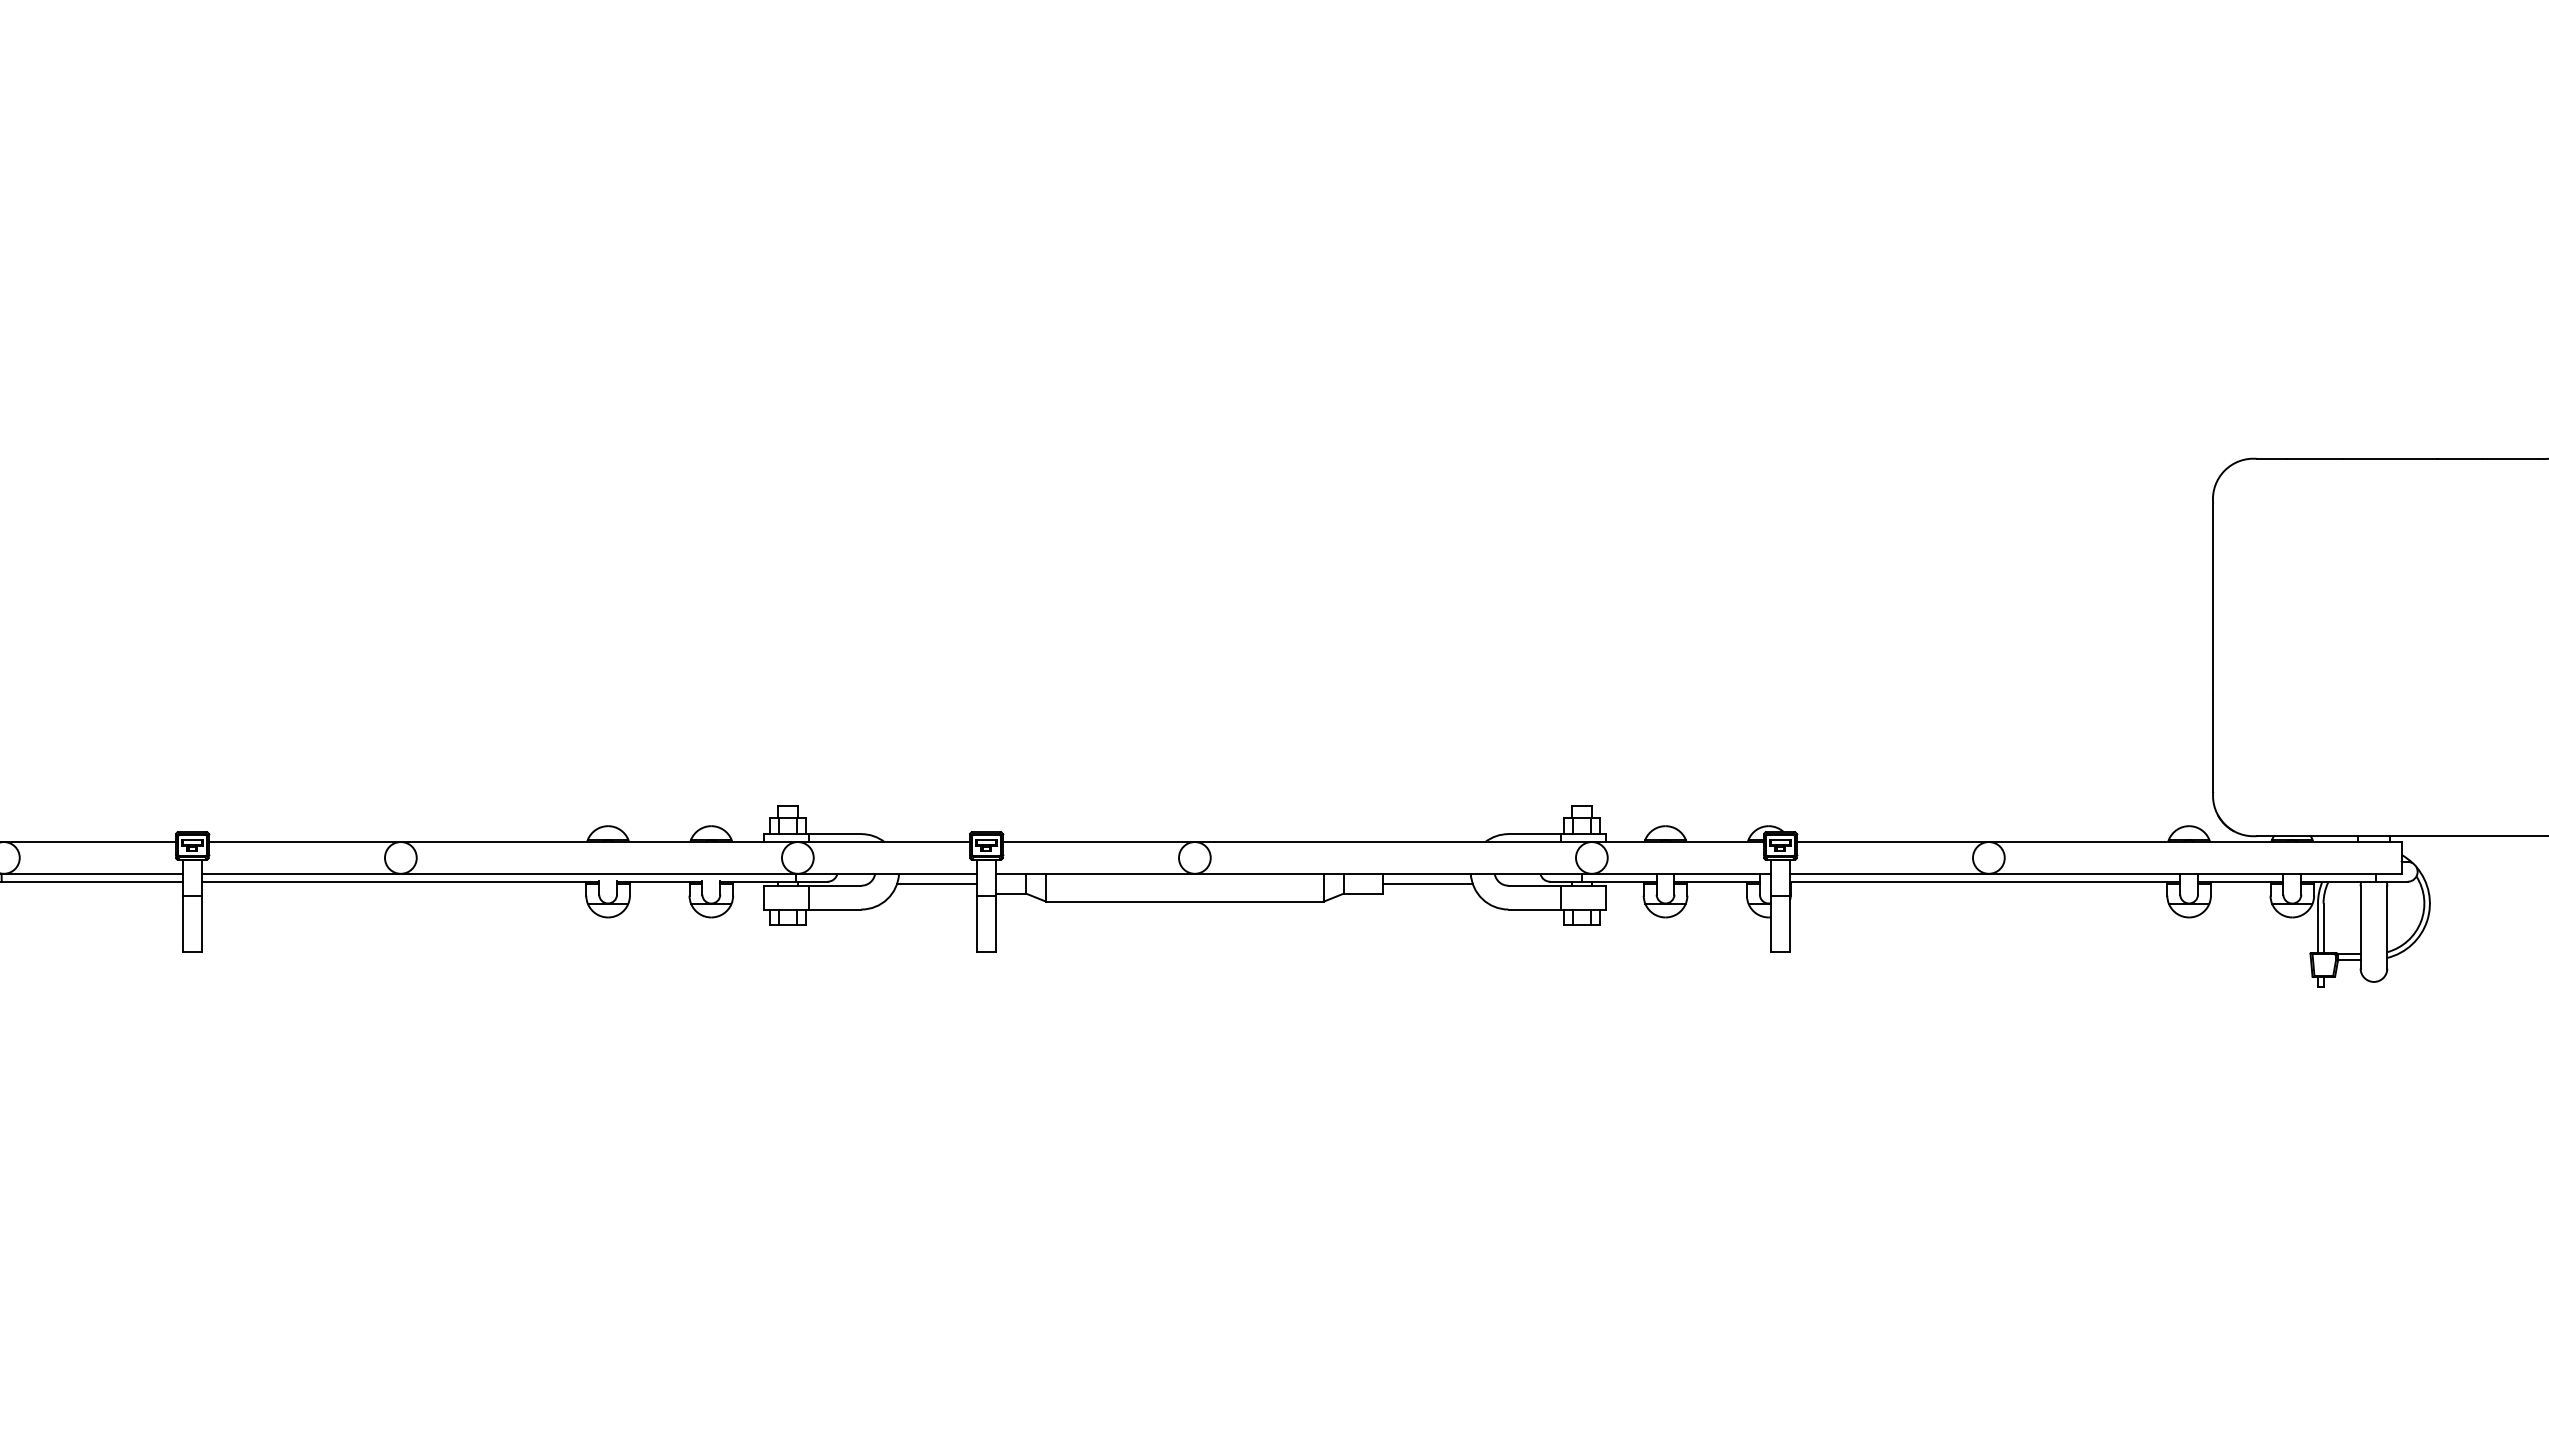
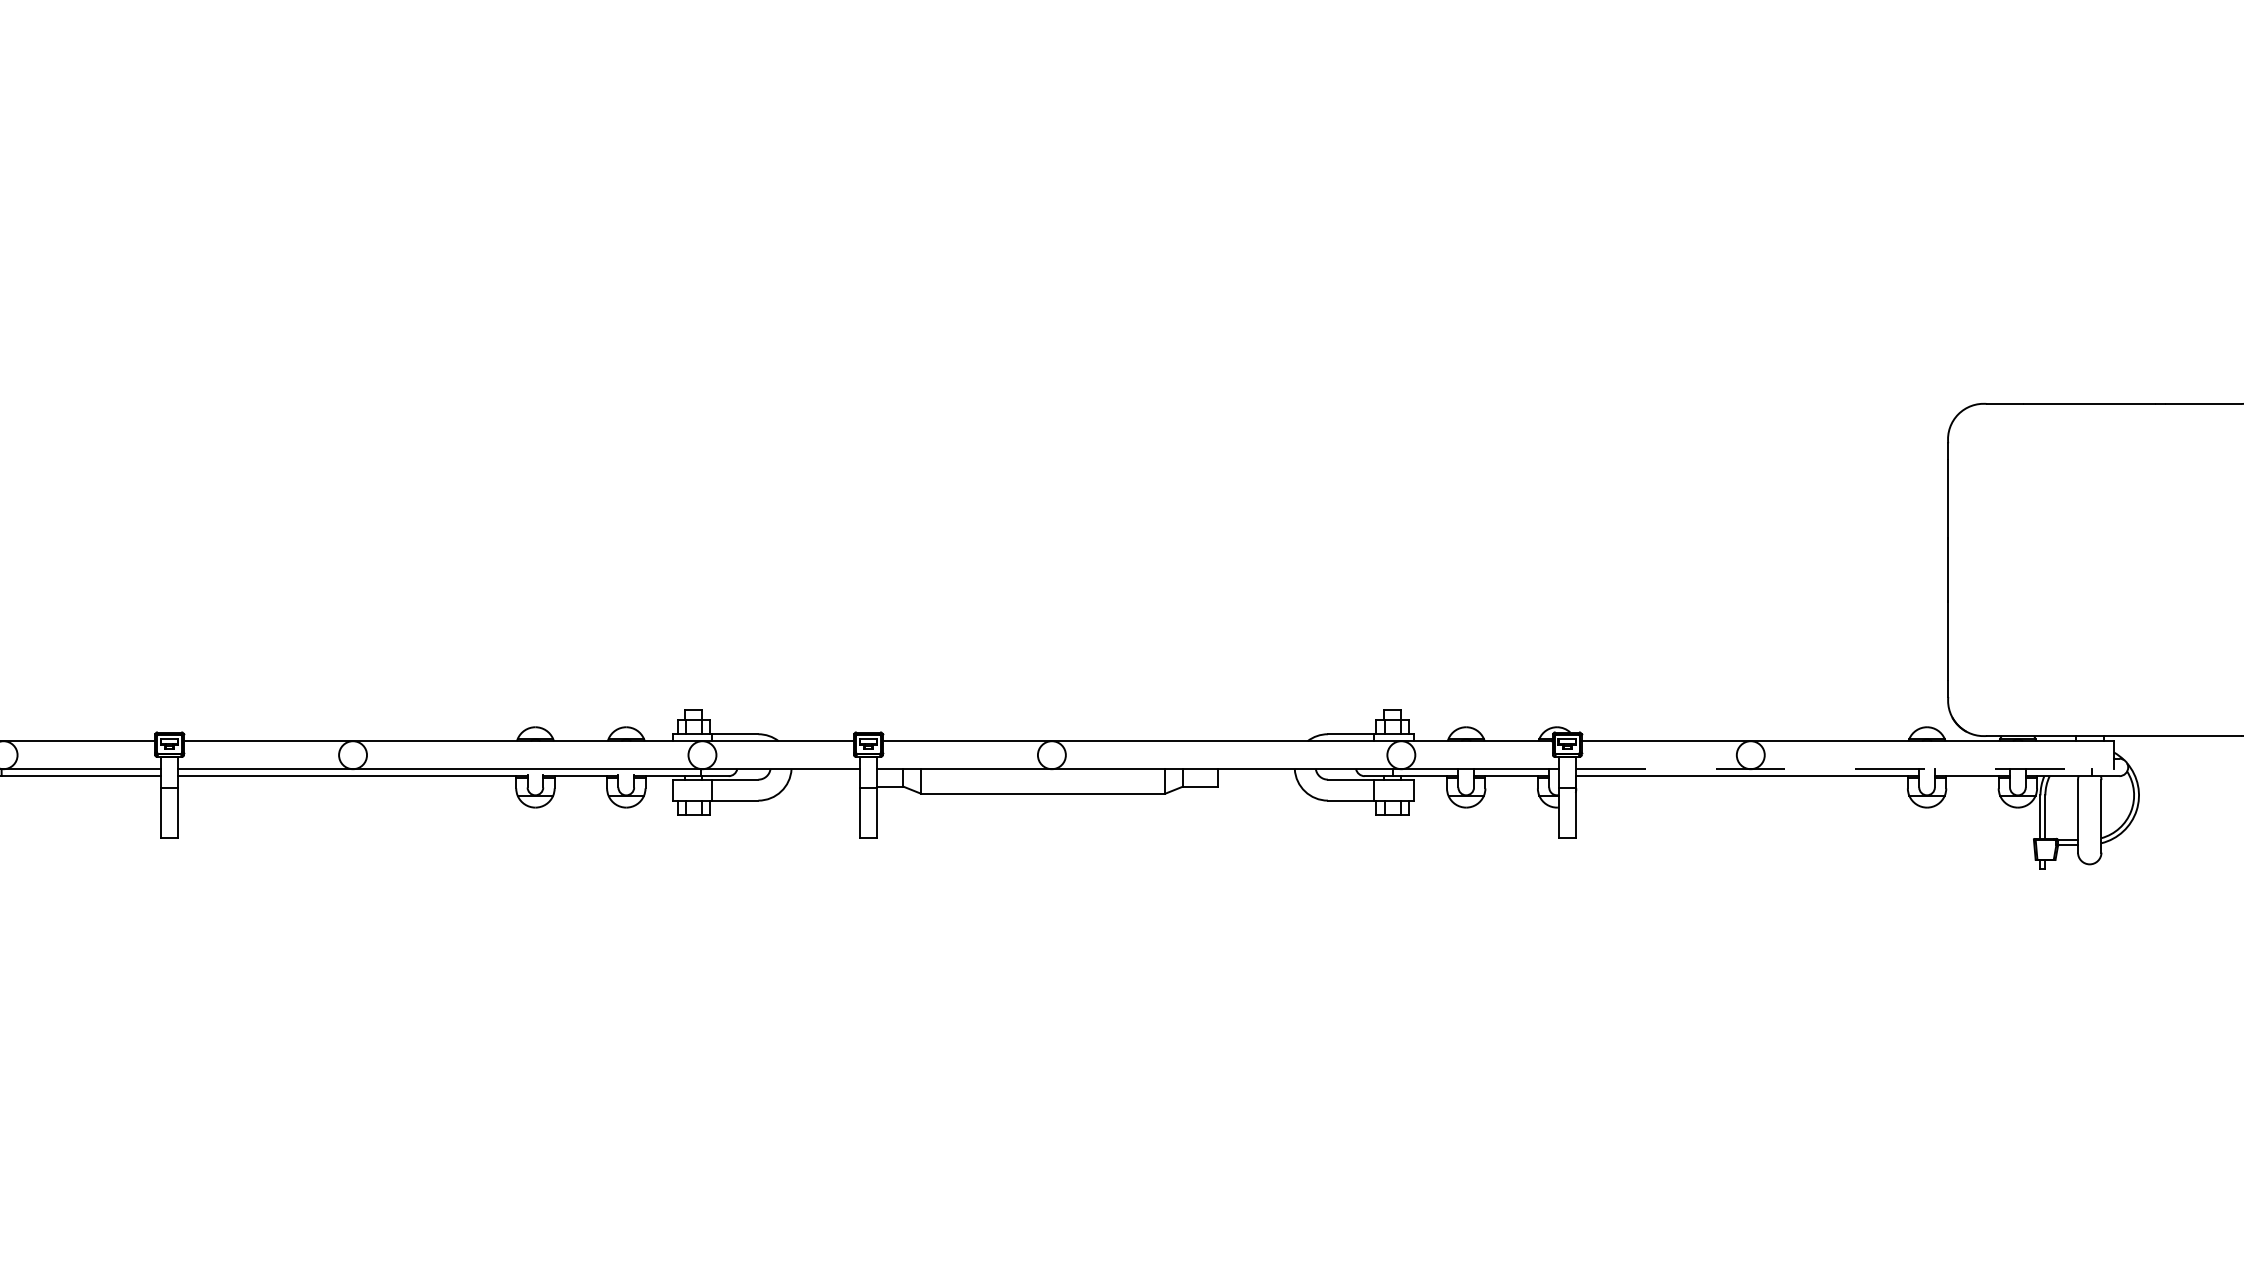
line: (2095, 873) -> (1844, 768), solid -> dashed
line: (936, 883) -> (824, 777), removed
line: (1427, 883) -> (1256, 777), removed

